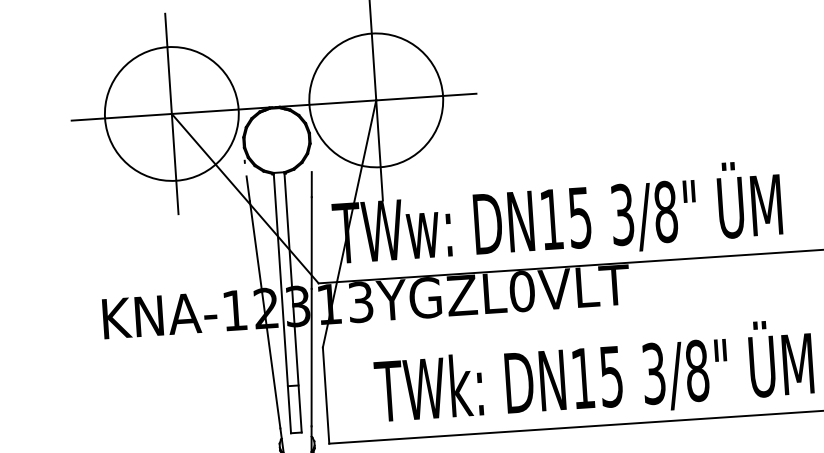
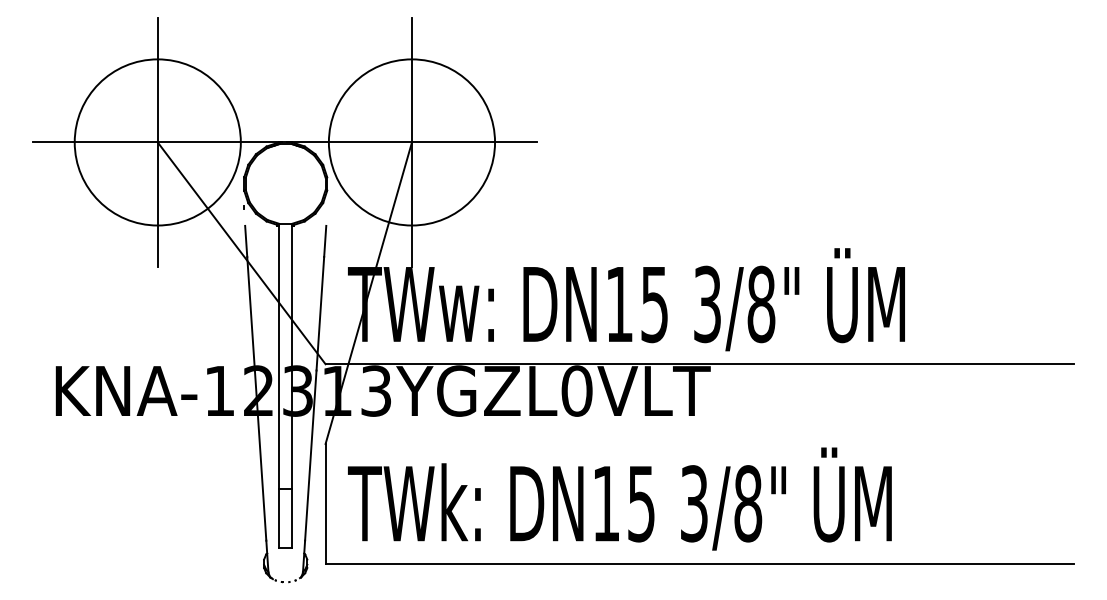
text: (593, 373) -> (619, 498), moved

